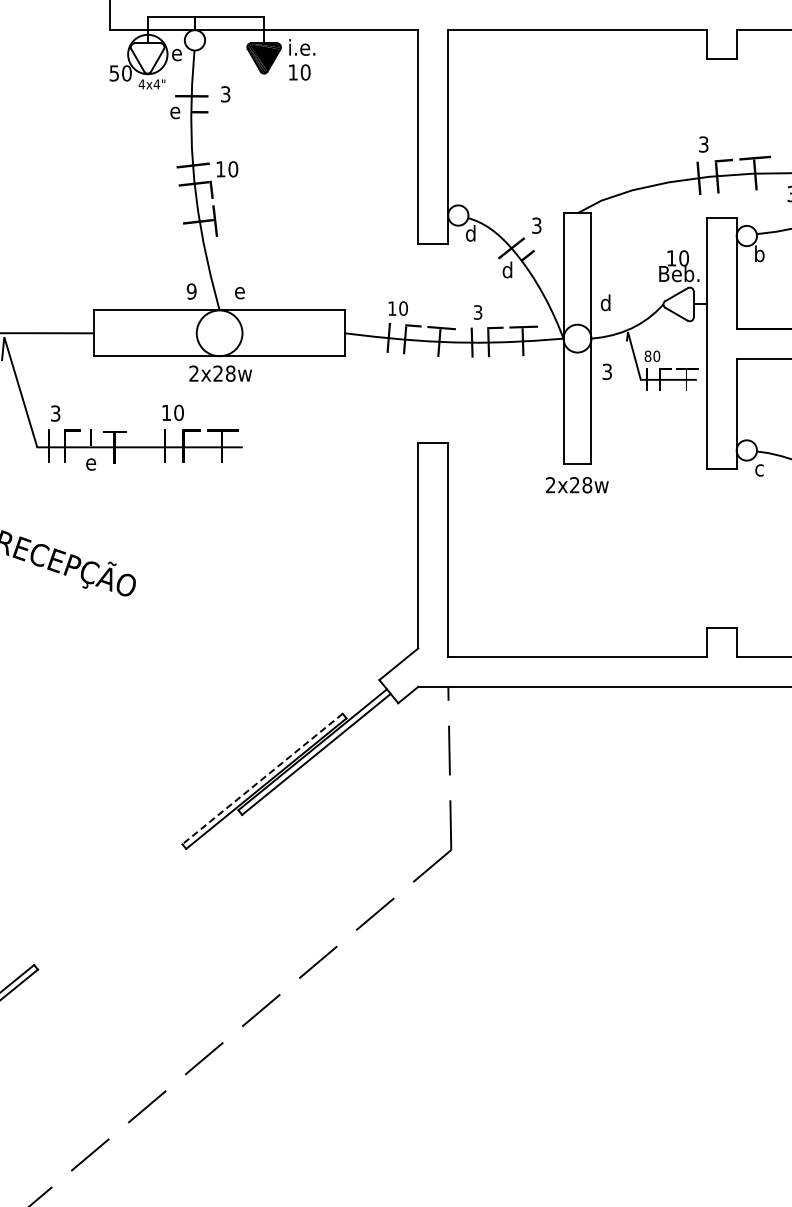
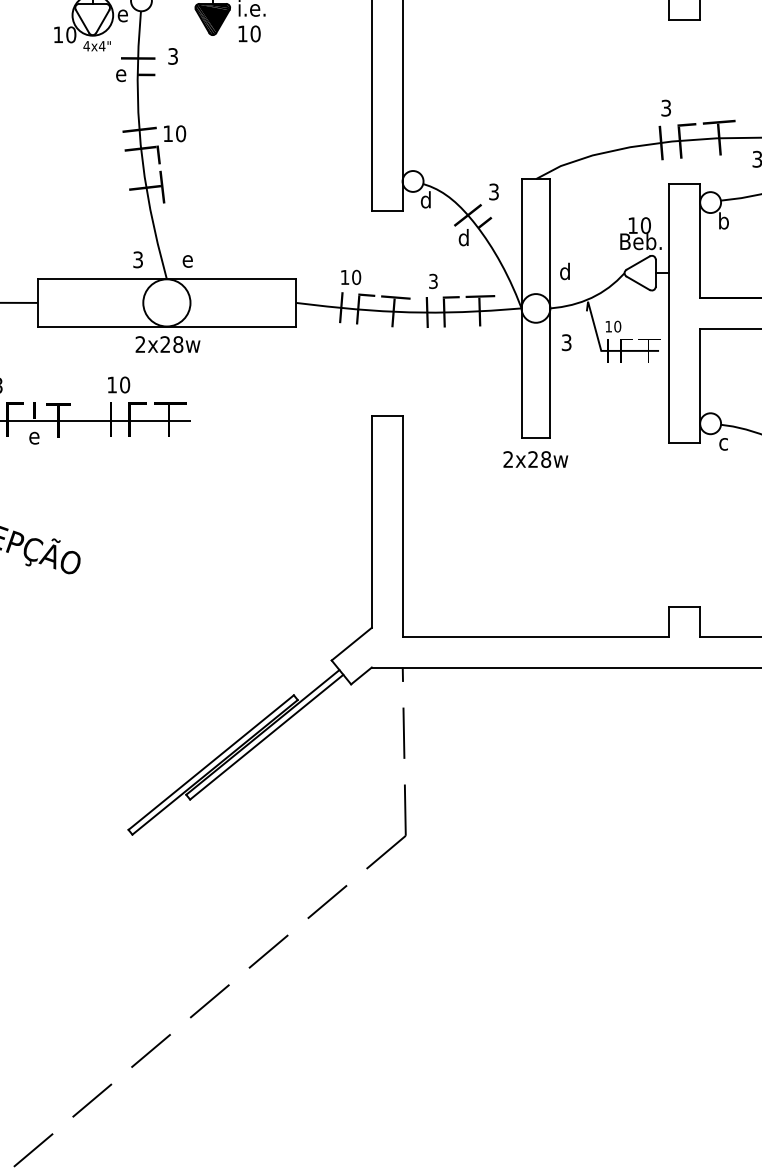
text: (113, 73) -> (57, 34), 50 -> 10
text: (191, 291) -> (137, 259), 9 -> 3
text: (647, 356) -> (608, 326), 80 -> 10
line: (262, 779) -> (211, 763), dashed -> solid

